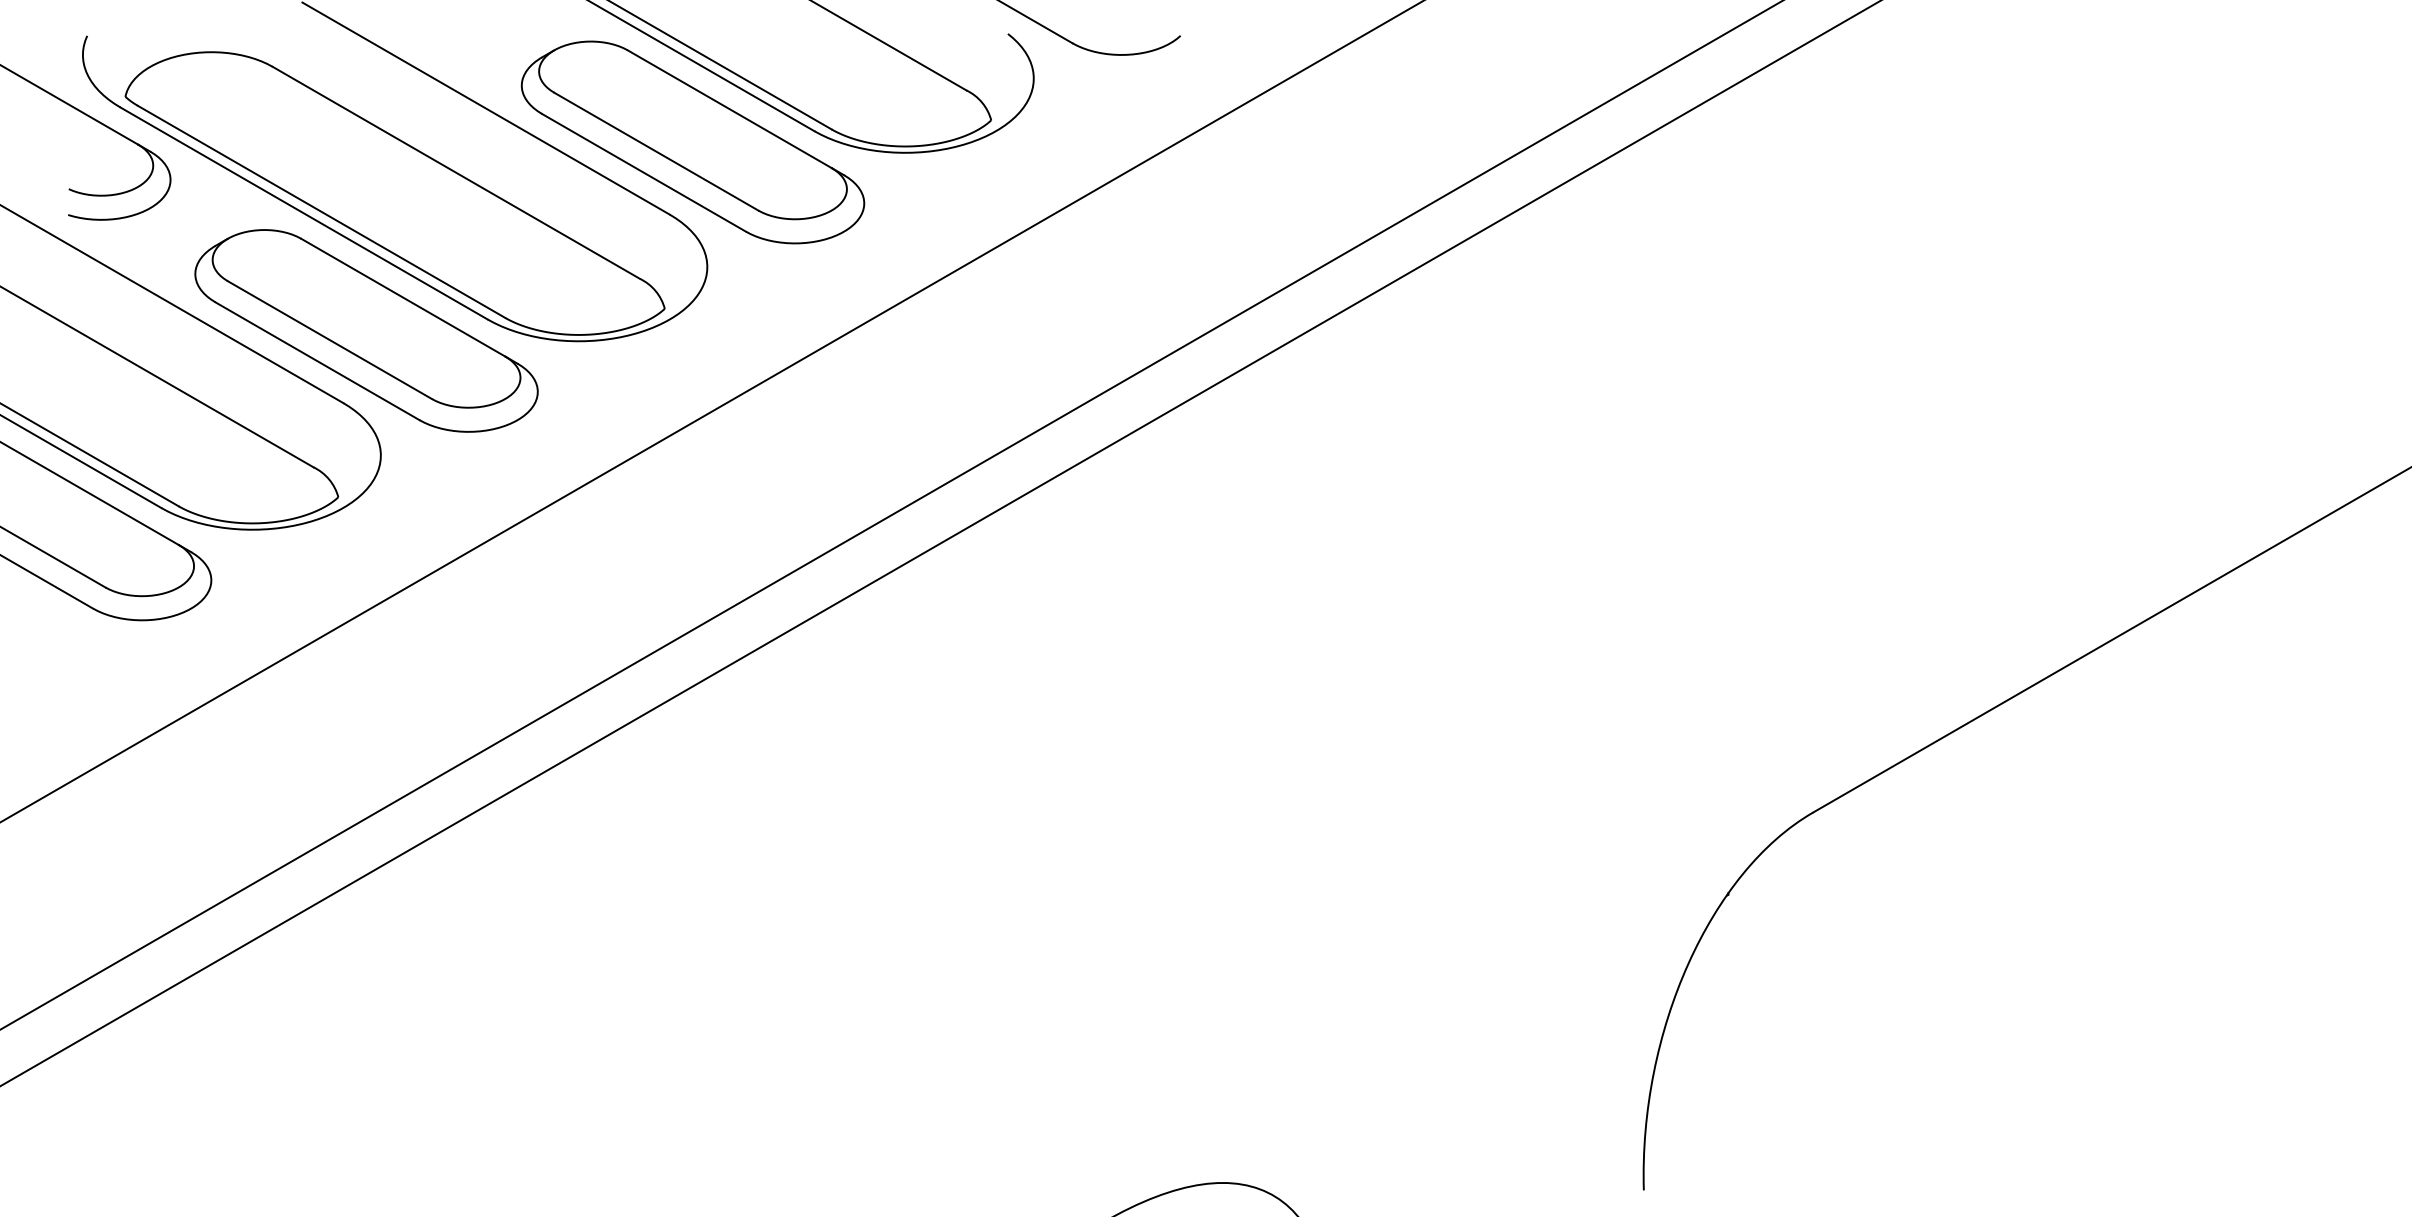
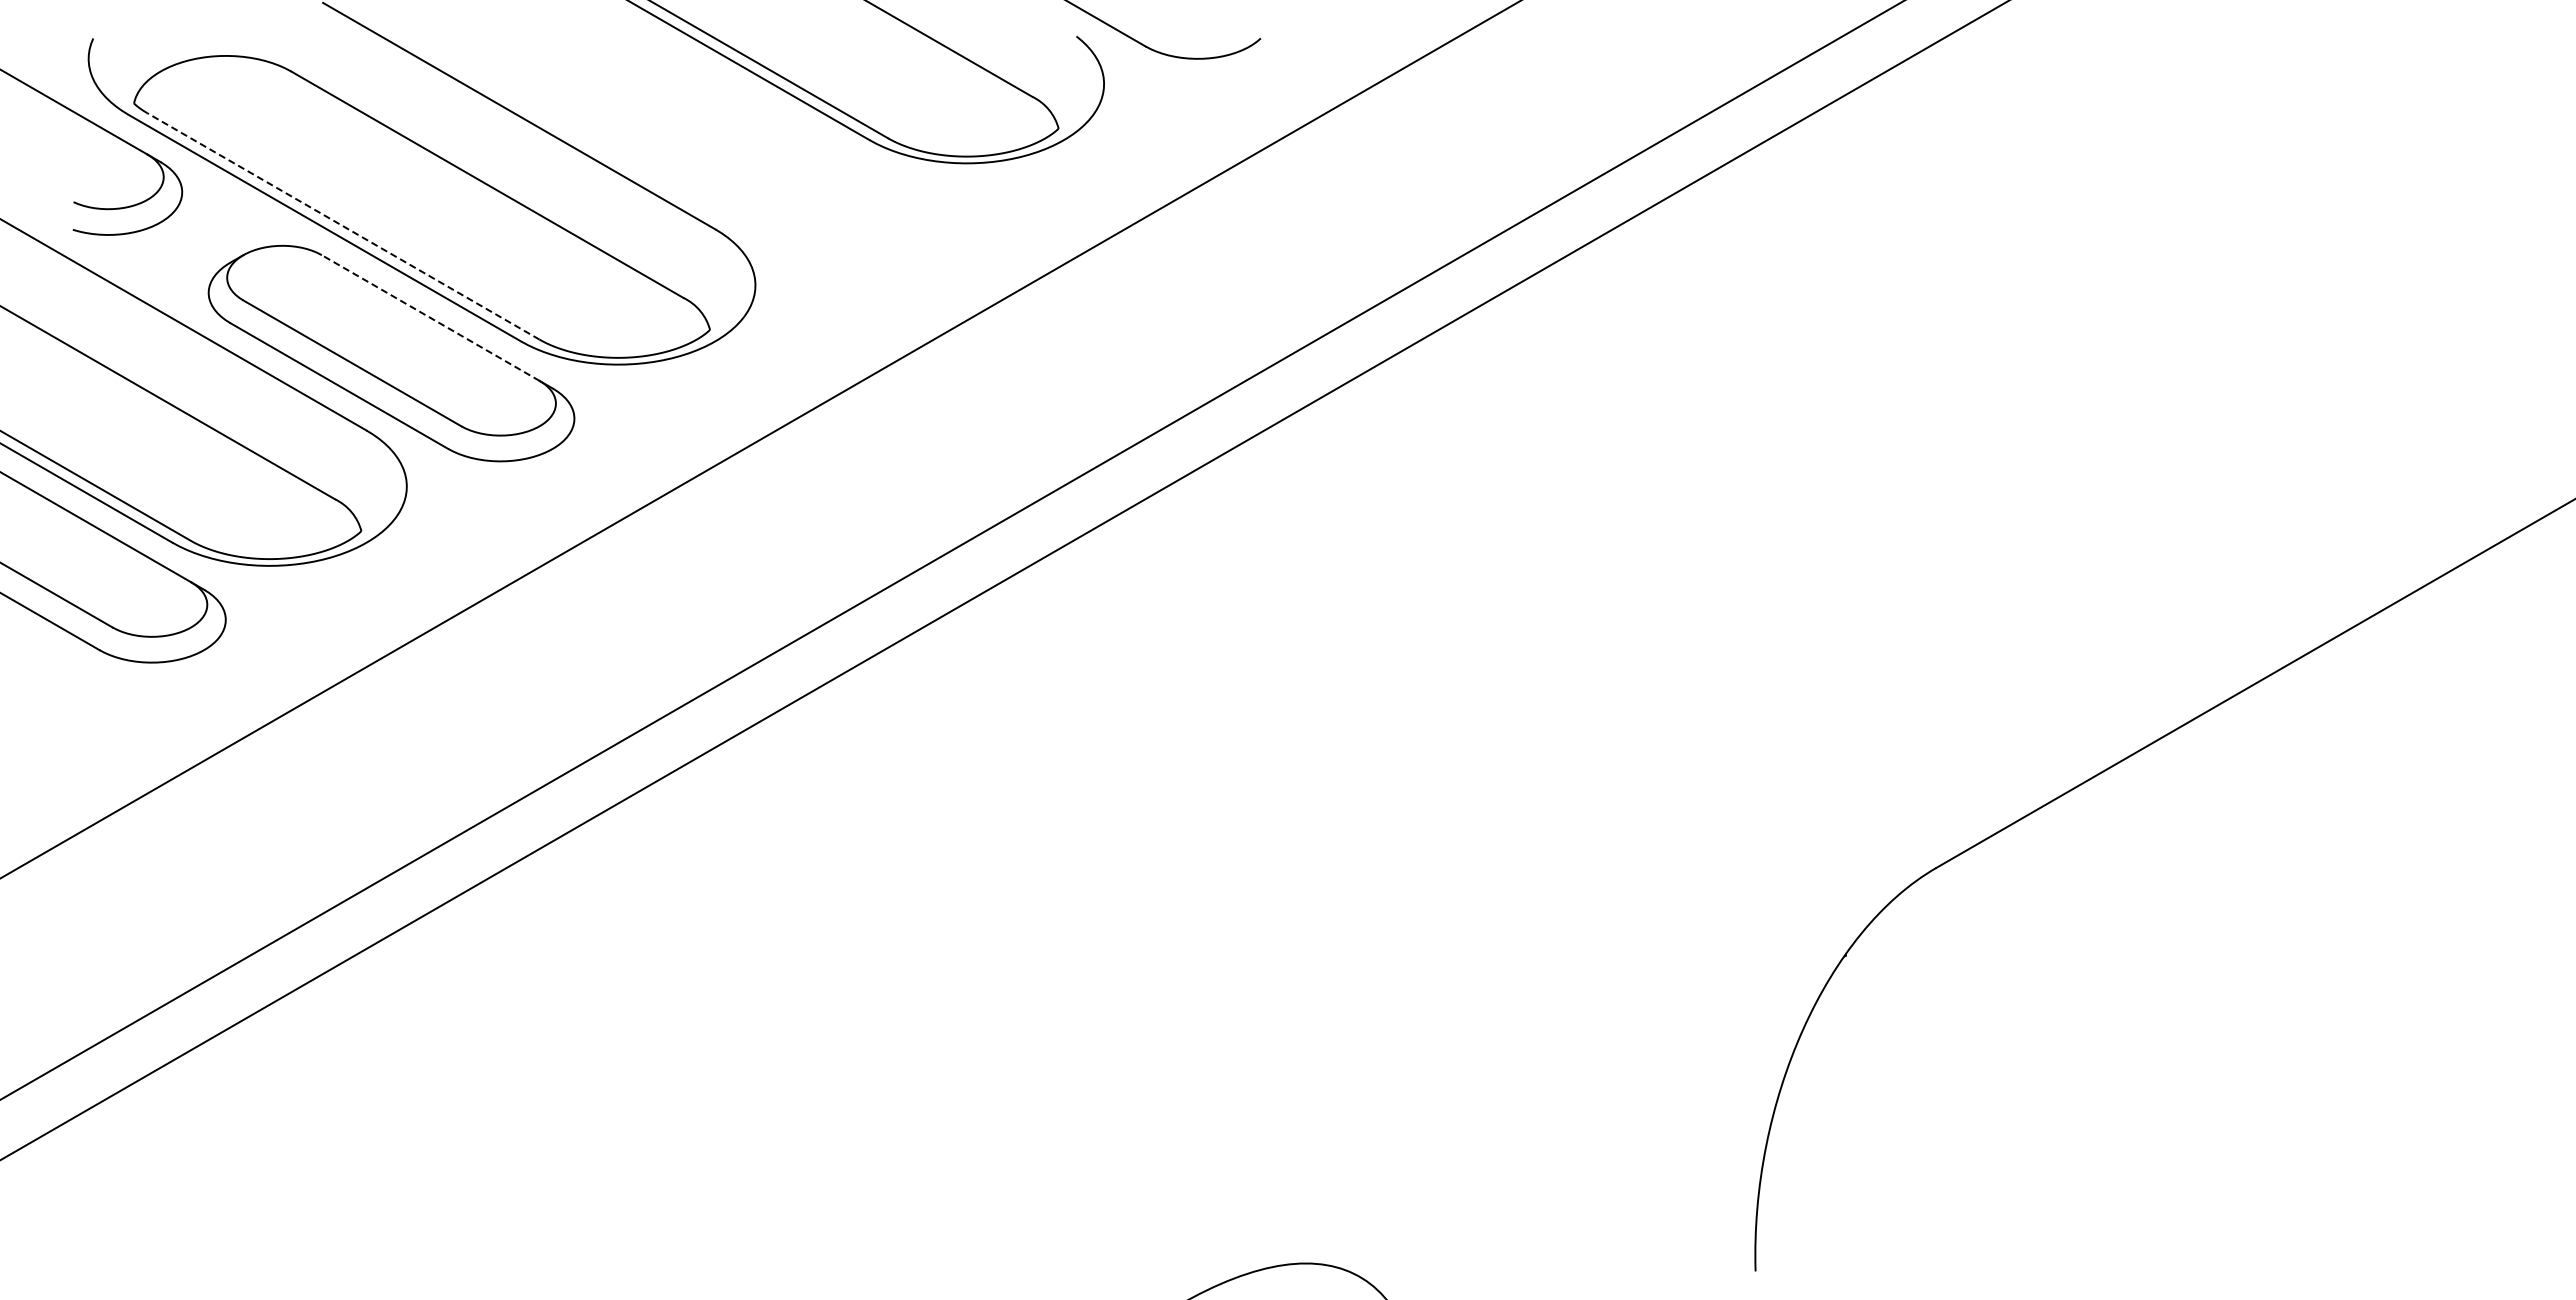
part: (692, 141) -> (739, 151), removed
line: (321, 211) -> (343, 226), solid -> dashed
line: (403, 298) -> (430, 318), solid -> dashed

